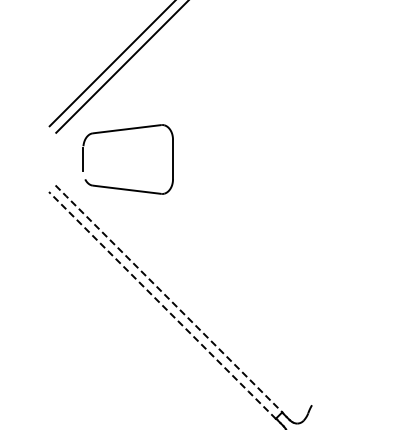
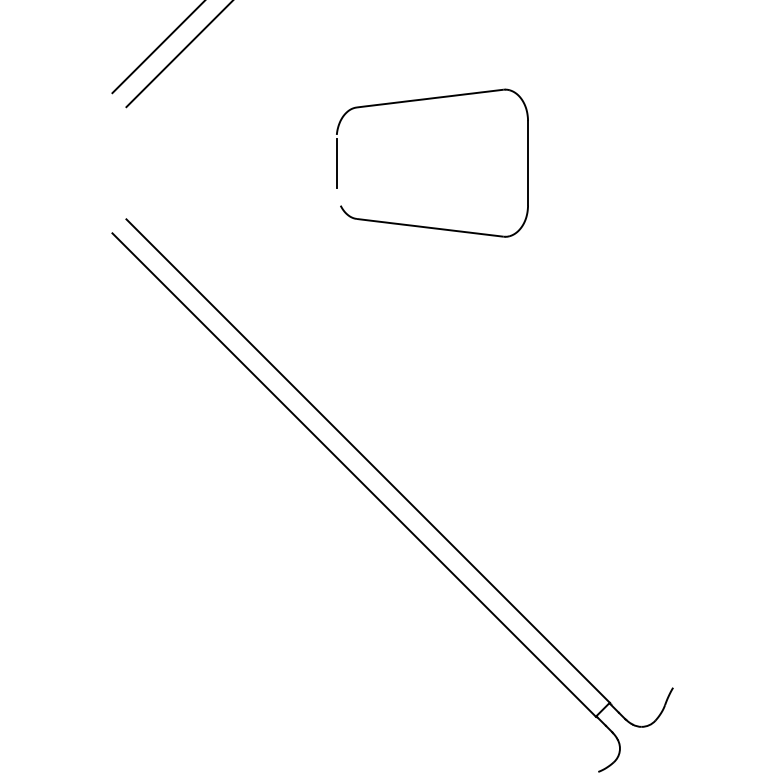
part: (127, 130) -> (430, 101), moved
line: (168, 298) -> (366, 459), dashed -> solid
line: (162, 305) -> (354, 474), dashed -> solid

